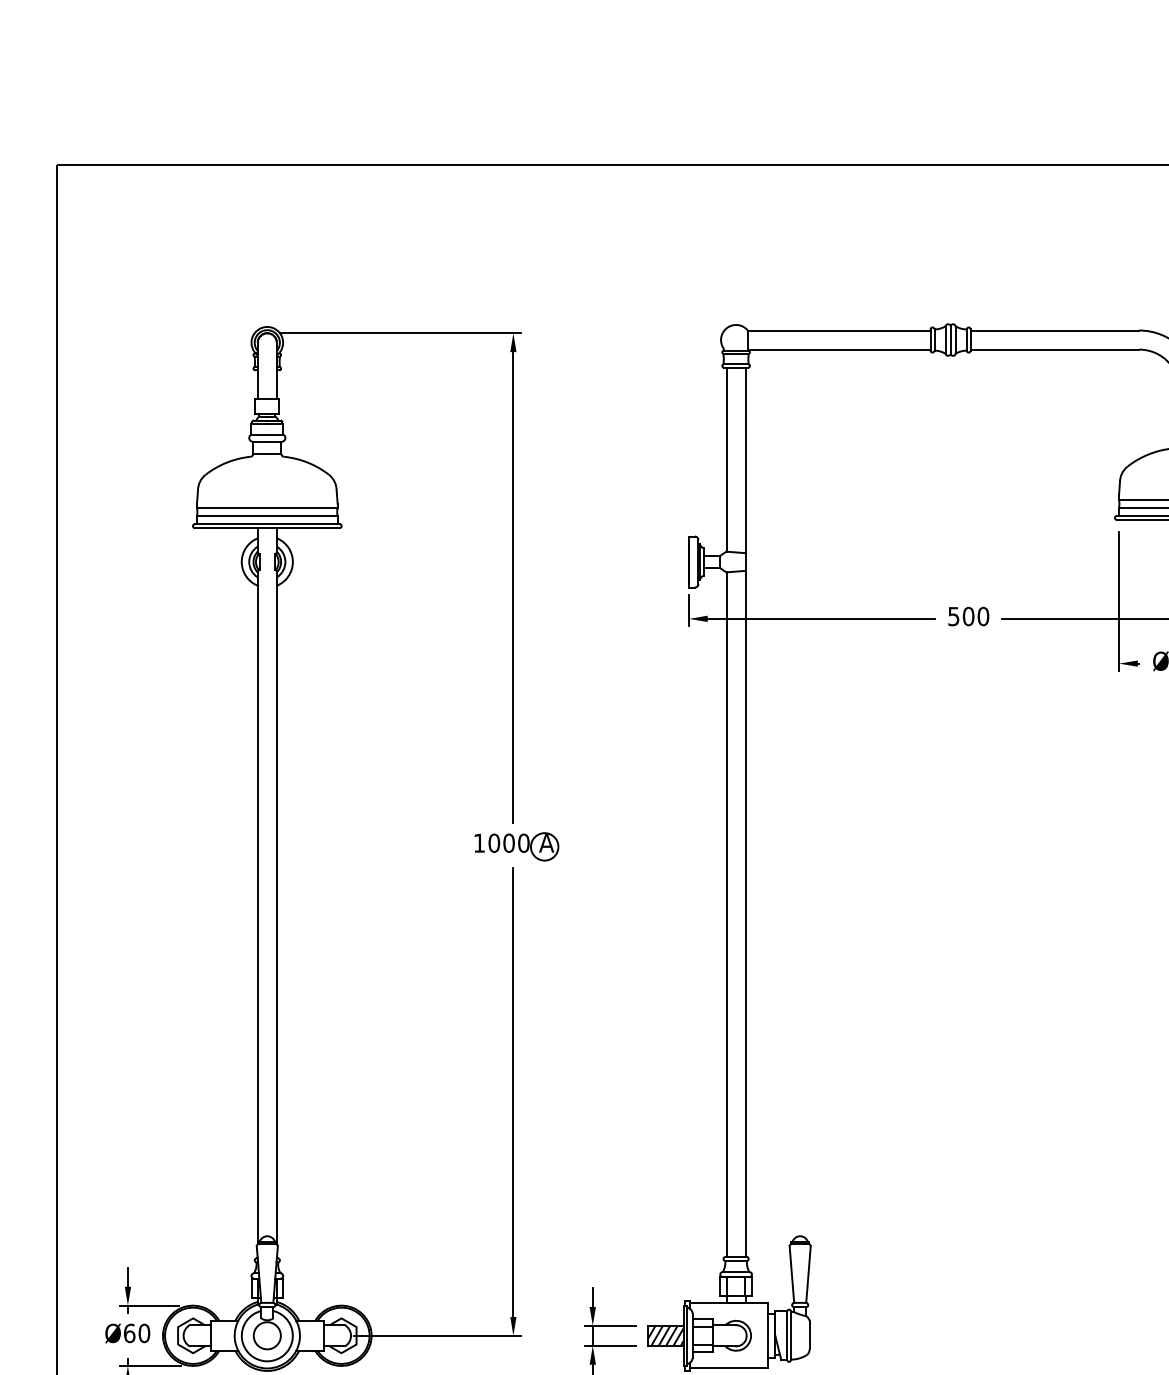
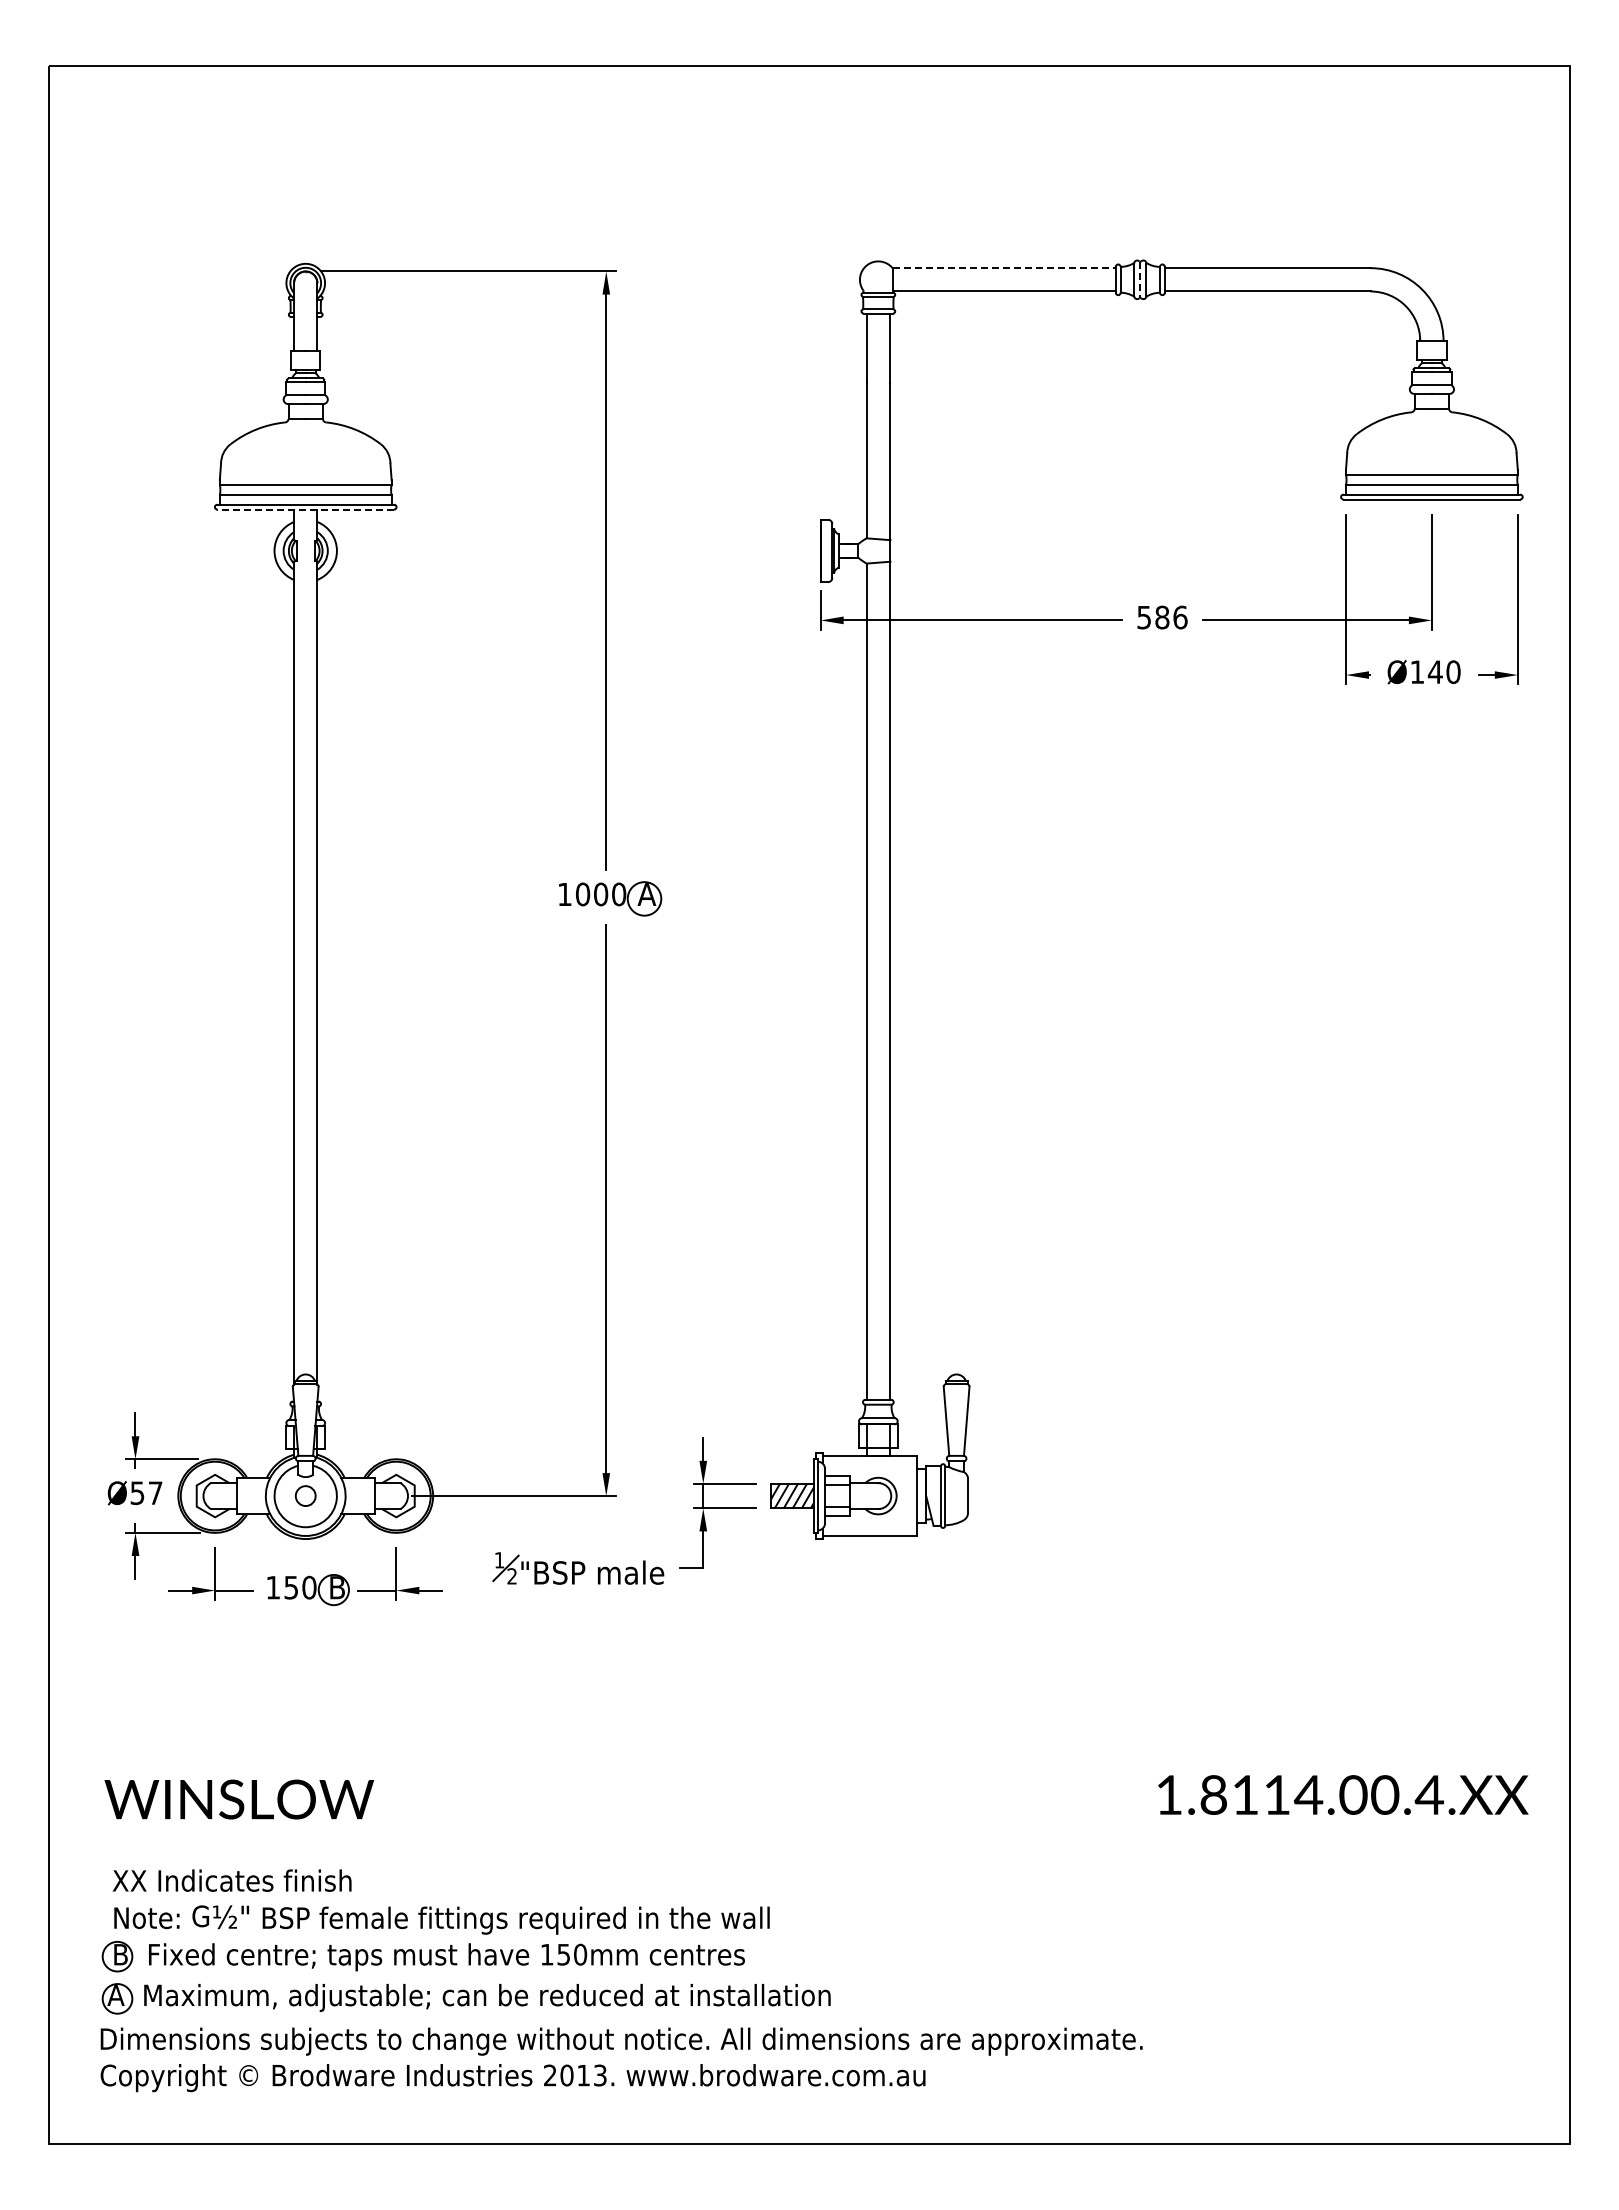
line: (839, 330) -> (1004, 268), solid -> dashed
line: (950, 340) -> (1140, 280), solid -> dashed
line: (267, 528) -> (305, 509), solid -> dashed
text: (976, 616) -> (1171, 617), 500 -> 586
text: (136, 1333) -> (146, 1493), Ø60 -> Ø57
circle: (267, 1335) -> (305, 1495), size x0.6

